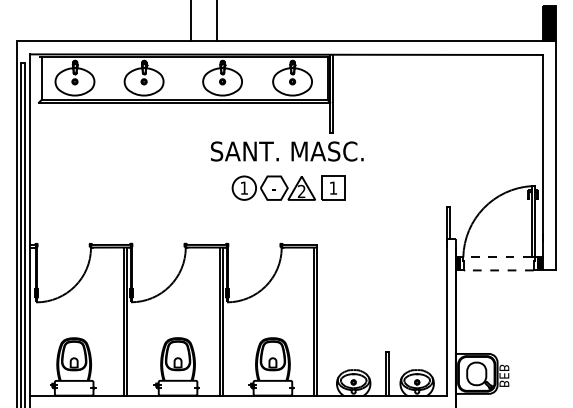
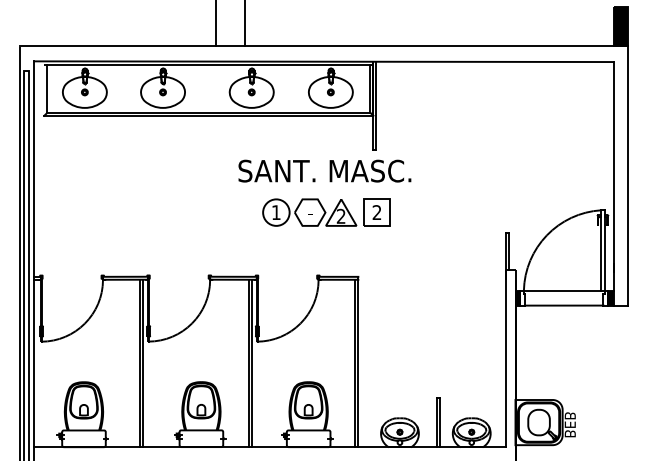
text: (333, 187) -> (377, 211), 1 -> 2
line: (496, 257) -> (561, 290), dashed -> solid
line: (498, 270) -> (563, 305), dashed -> solid

